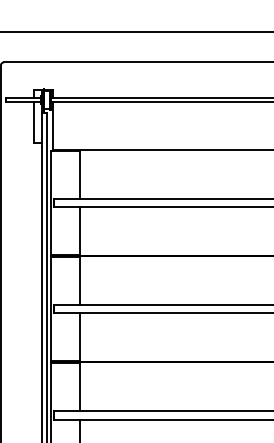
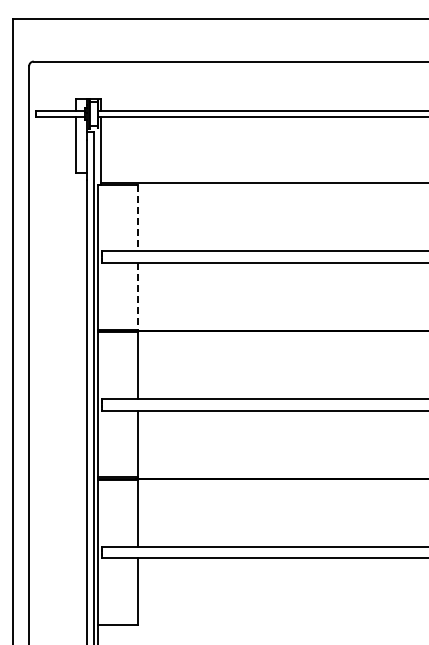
line: (79, 175) -> (138, 218), solid -> dashed
line: (79, 231) -> (138, 296), solid -> dashed

